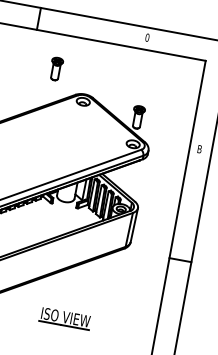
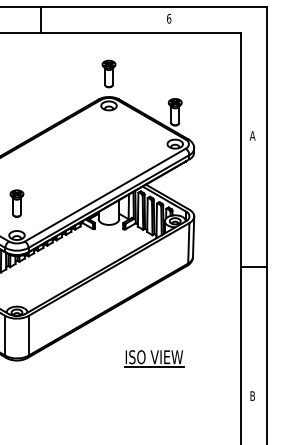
text: (147, 37) -> (169, 18), 0 -> 6
part: (55, 68) -> (108, 73), moved
text: (199, 148) -> (252, 135), B -> A
part: (65, 318) -> (154, 358), moved

